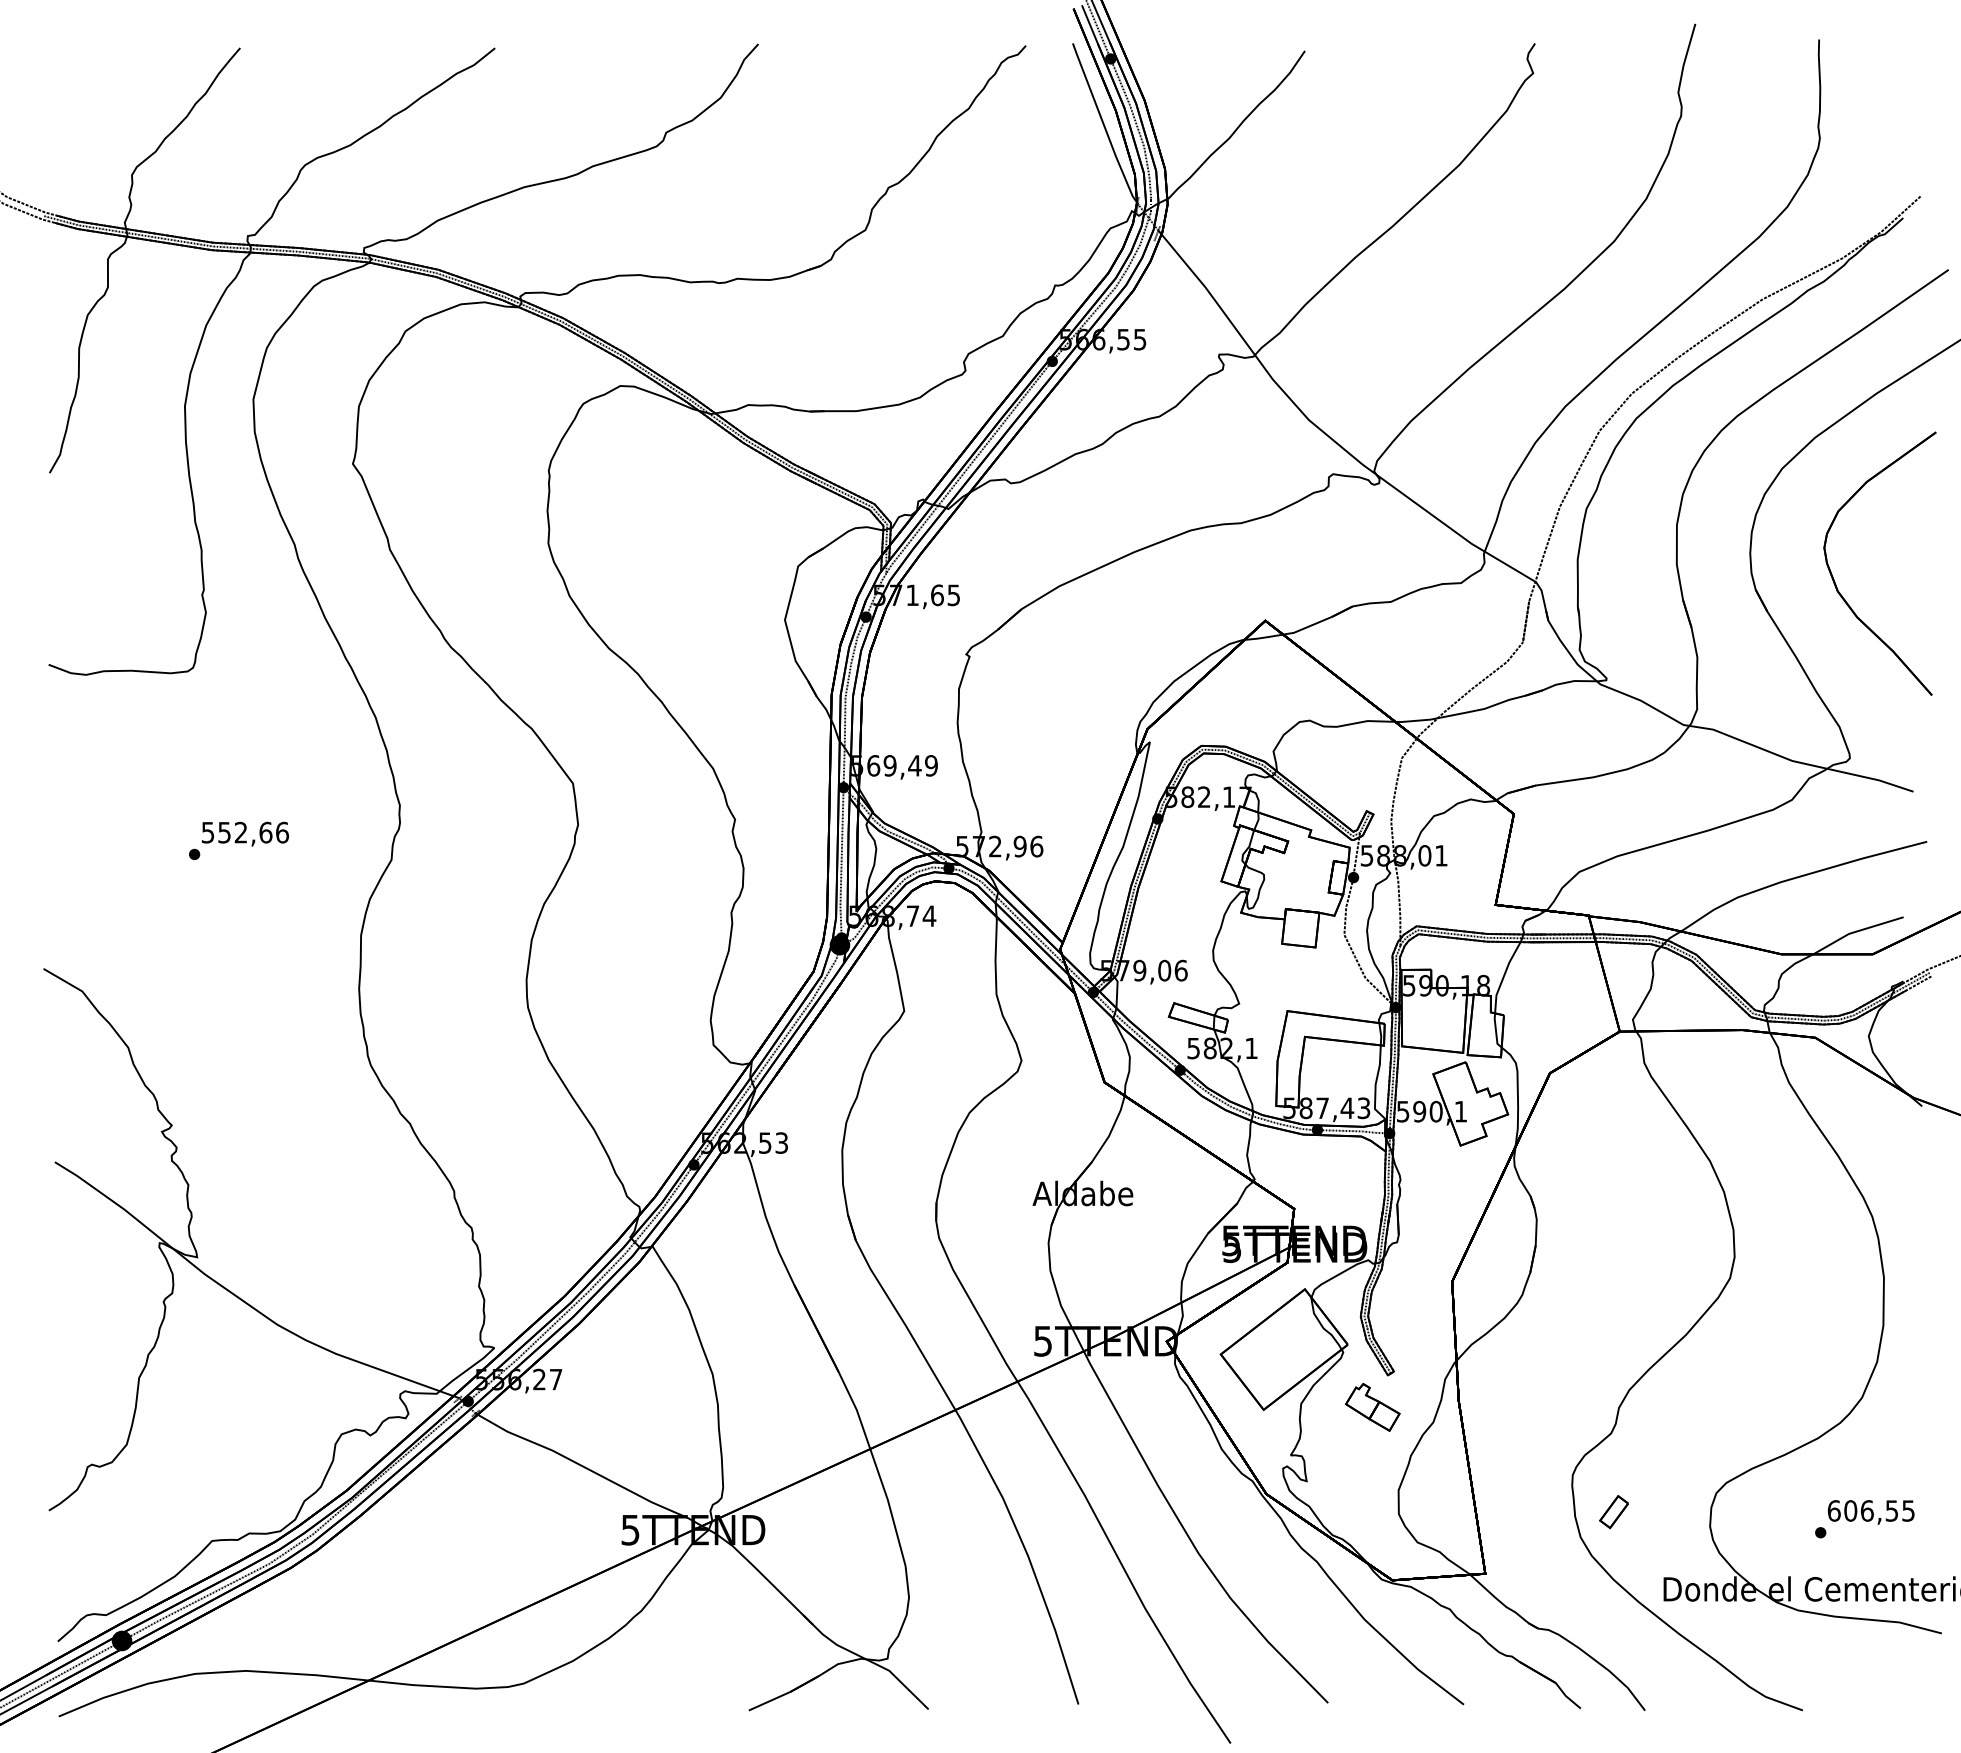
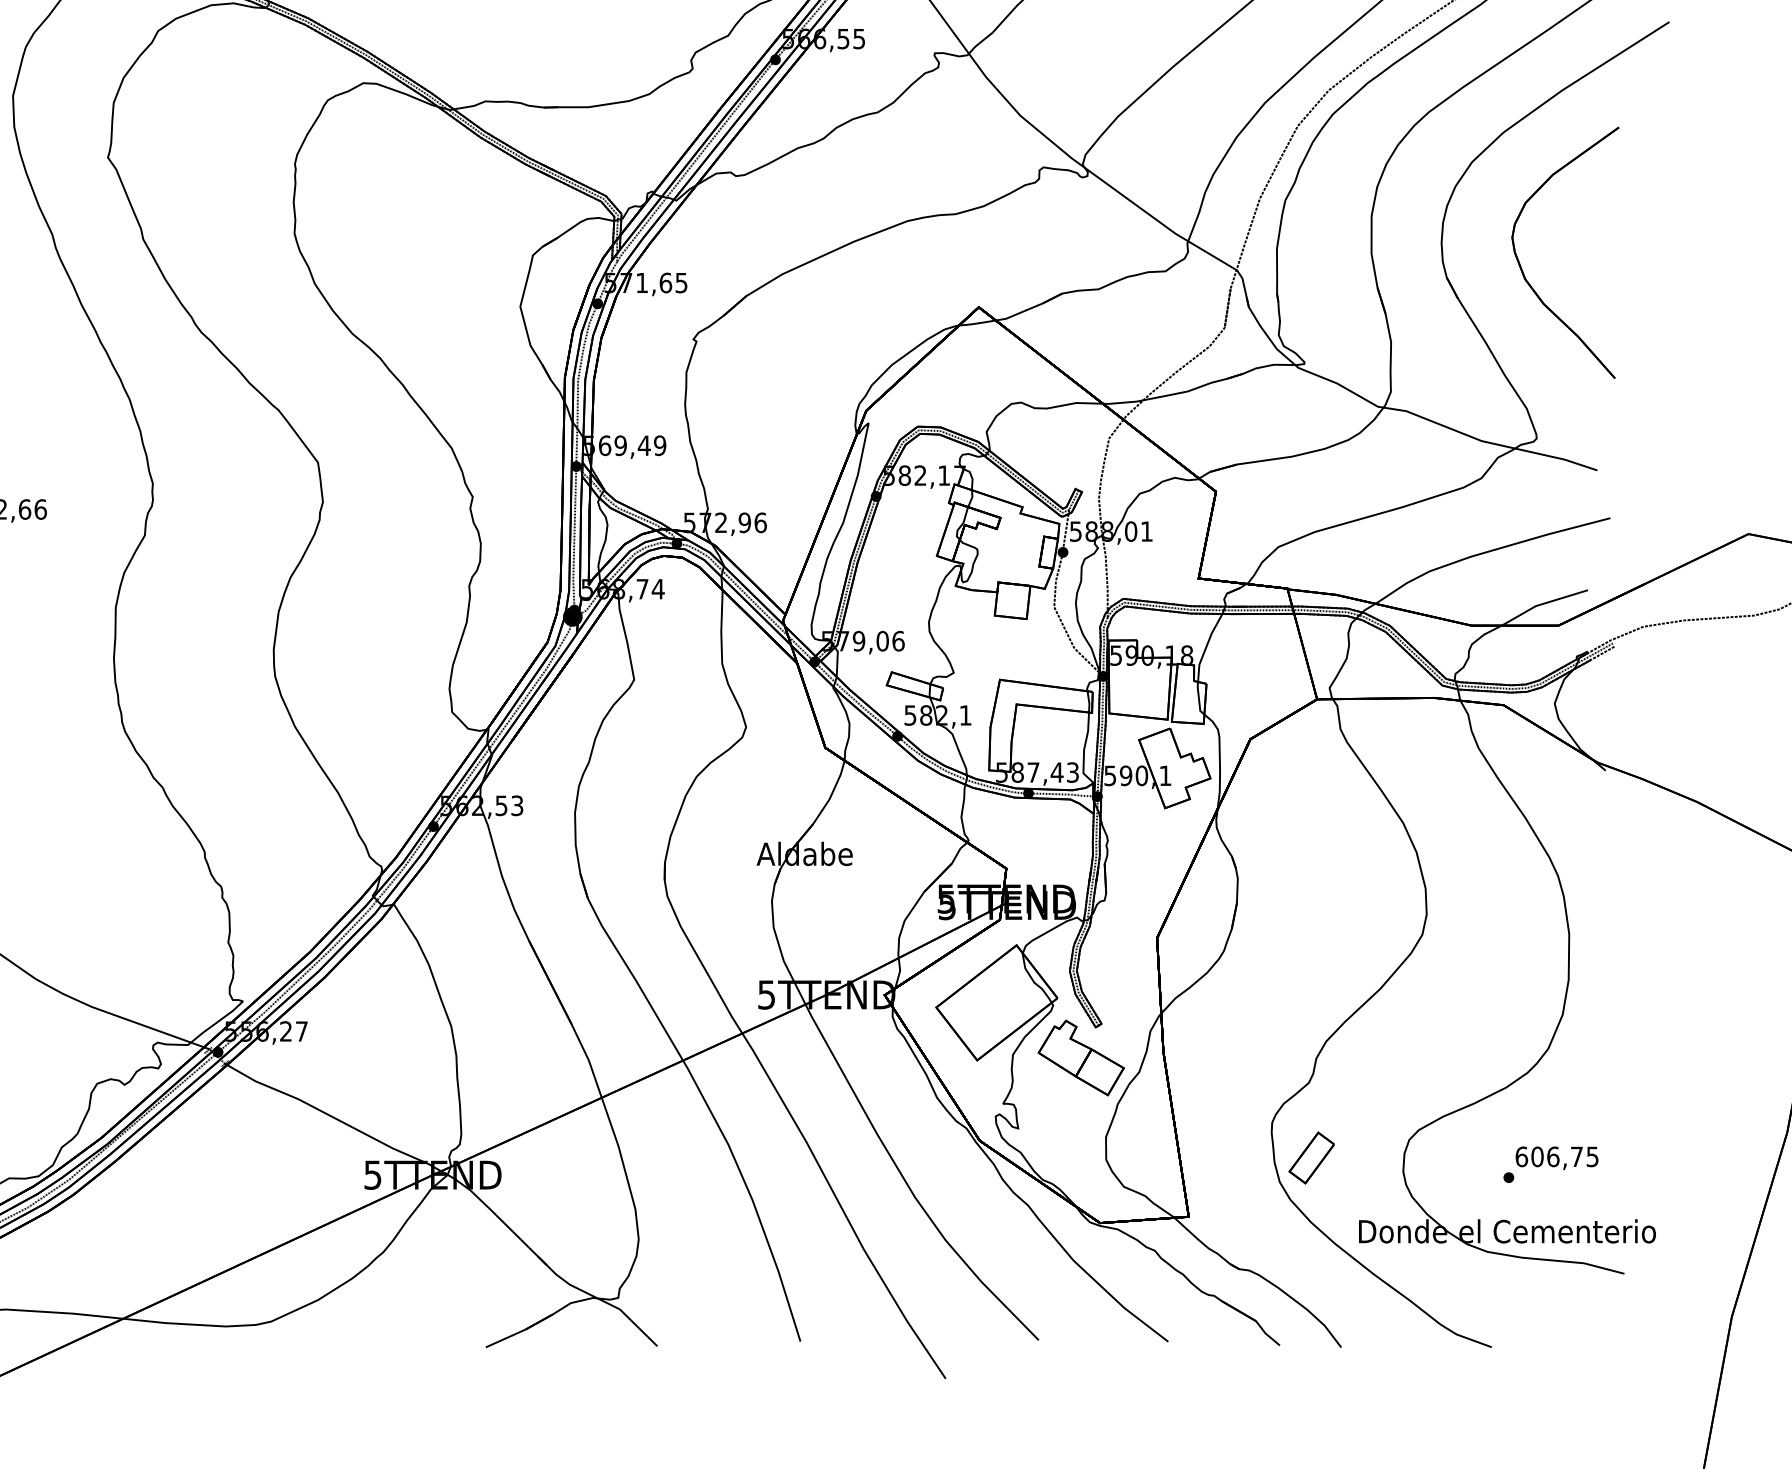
part: (1372, 1407) -> (1081, 1058), size x1.67
text: (1891, 1510) -> (1576, 1156), 606,55 -> 606,75
part: (1613, 1511) -> (1311, 1157), size x1.67

